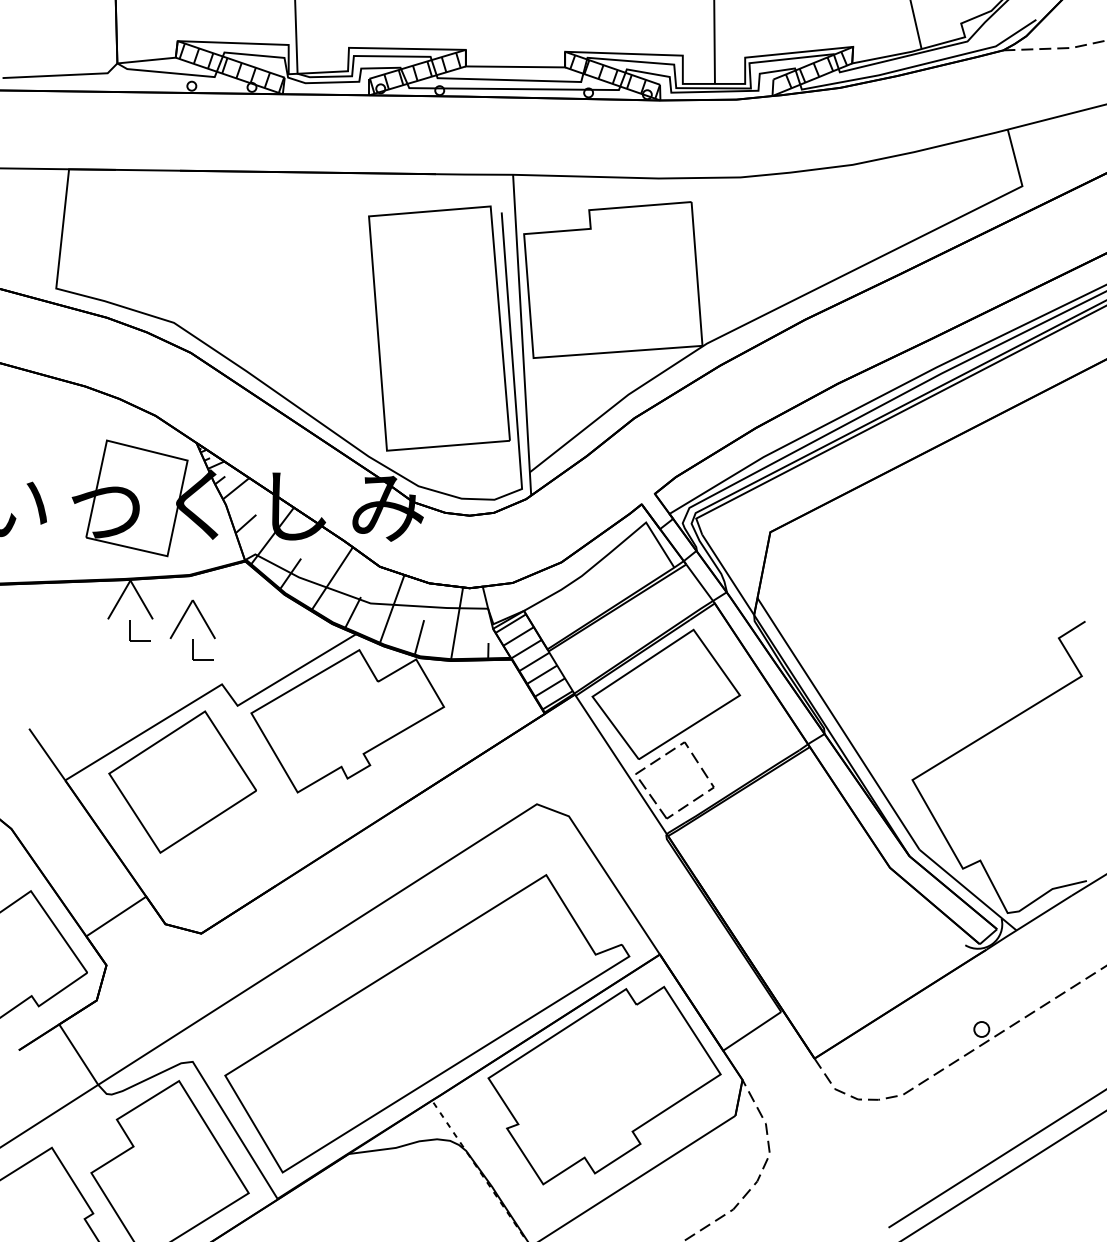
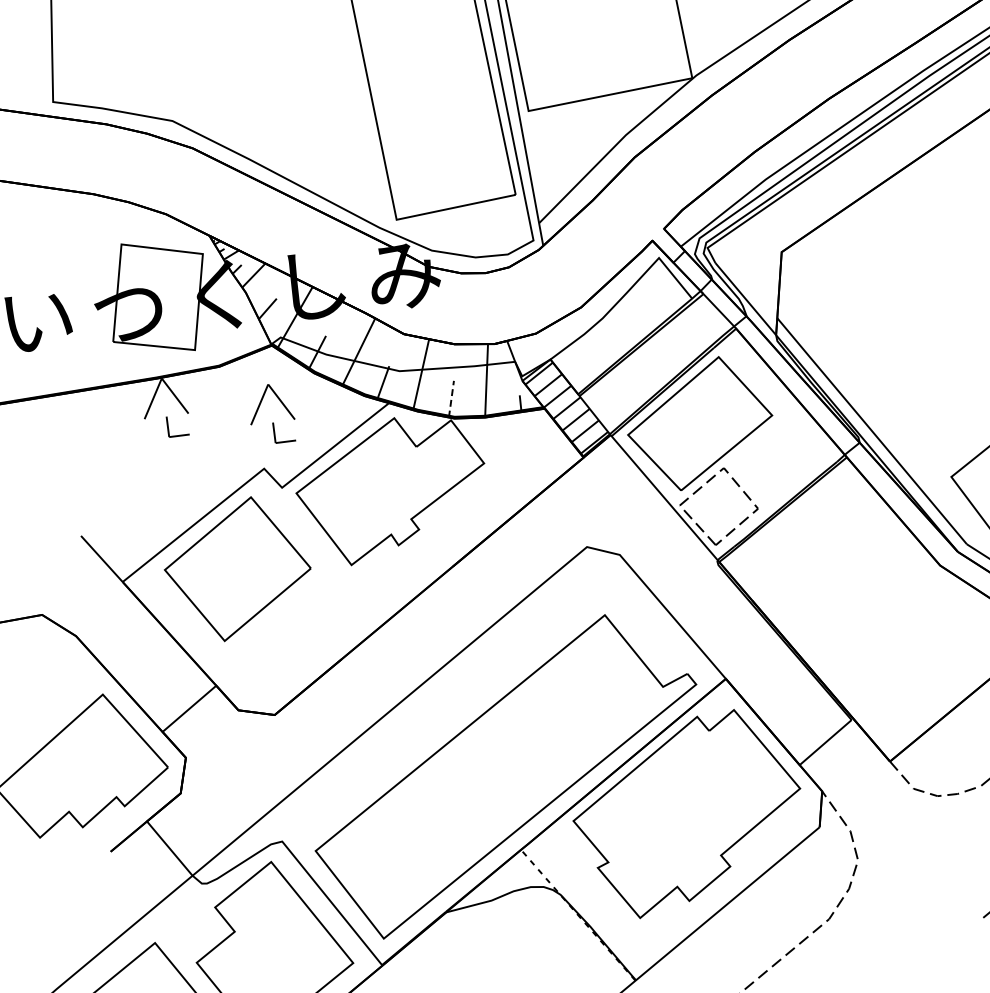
line: (419, 638) -> (451, 399), solid -> dashed
part: (192, 639) -> (272, 423), moved

